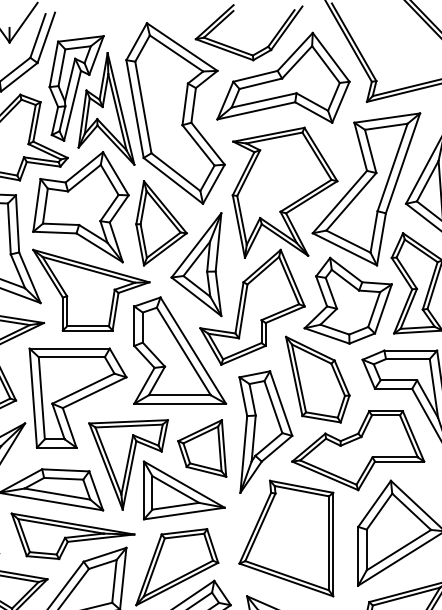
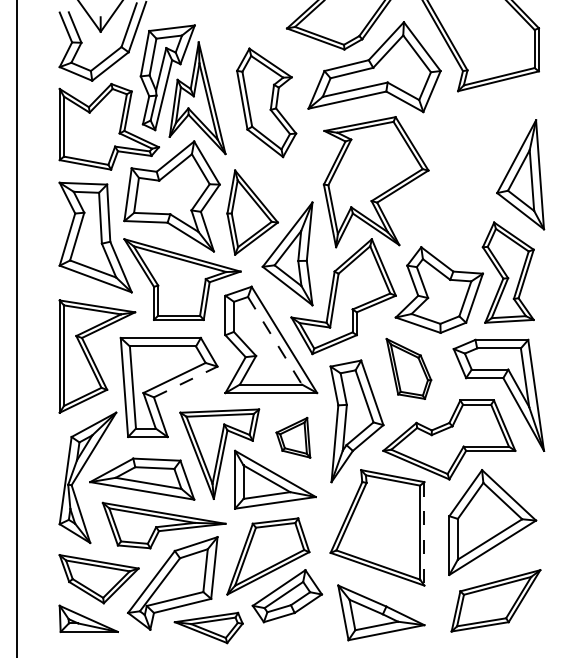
part: (175, 113) -> (266, 102), size x0.6
part: (366, 189) -> (457, 178), removed
line: (184, 352) -> (275, 341), solid -> dashed
part: (317, 379) -> (408, 368), size x0.7
line: (95, 392) -> (186, 381), solid -> dashed
part: (202, 448) -> (293, 437), size x0.7
line: (333, 544) -> (424, 533), solid -> dashed

